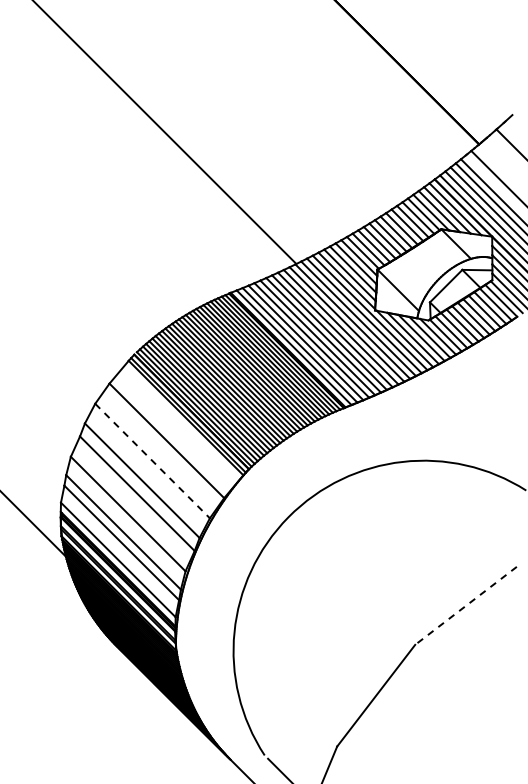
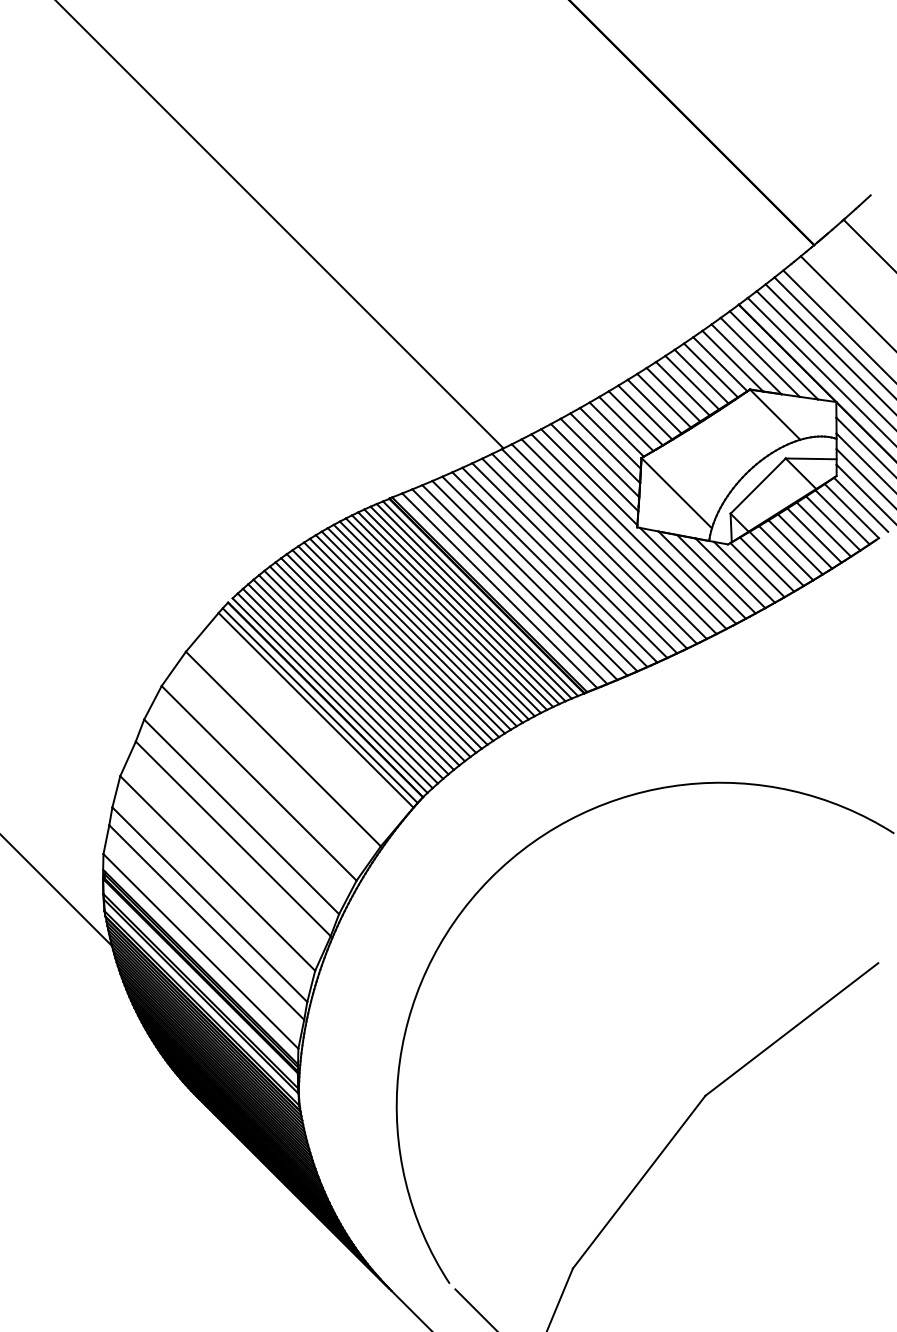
line: (152, 461) -> (258, 784), dashed -> solid
line: (465, 606) -> (790, 1030), dashed -> solid

